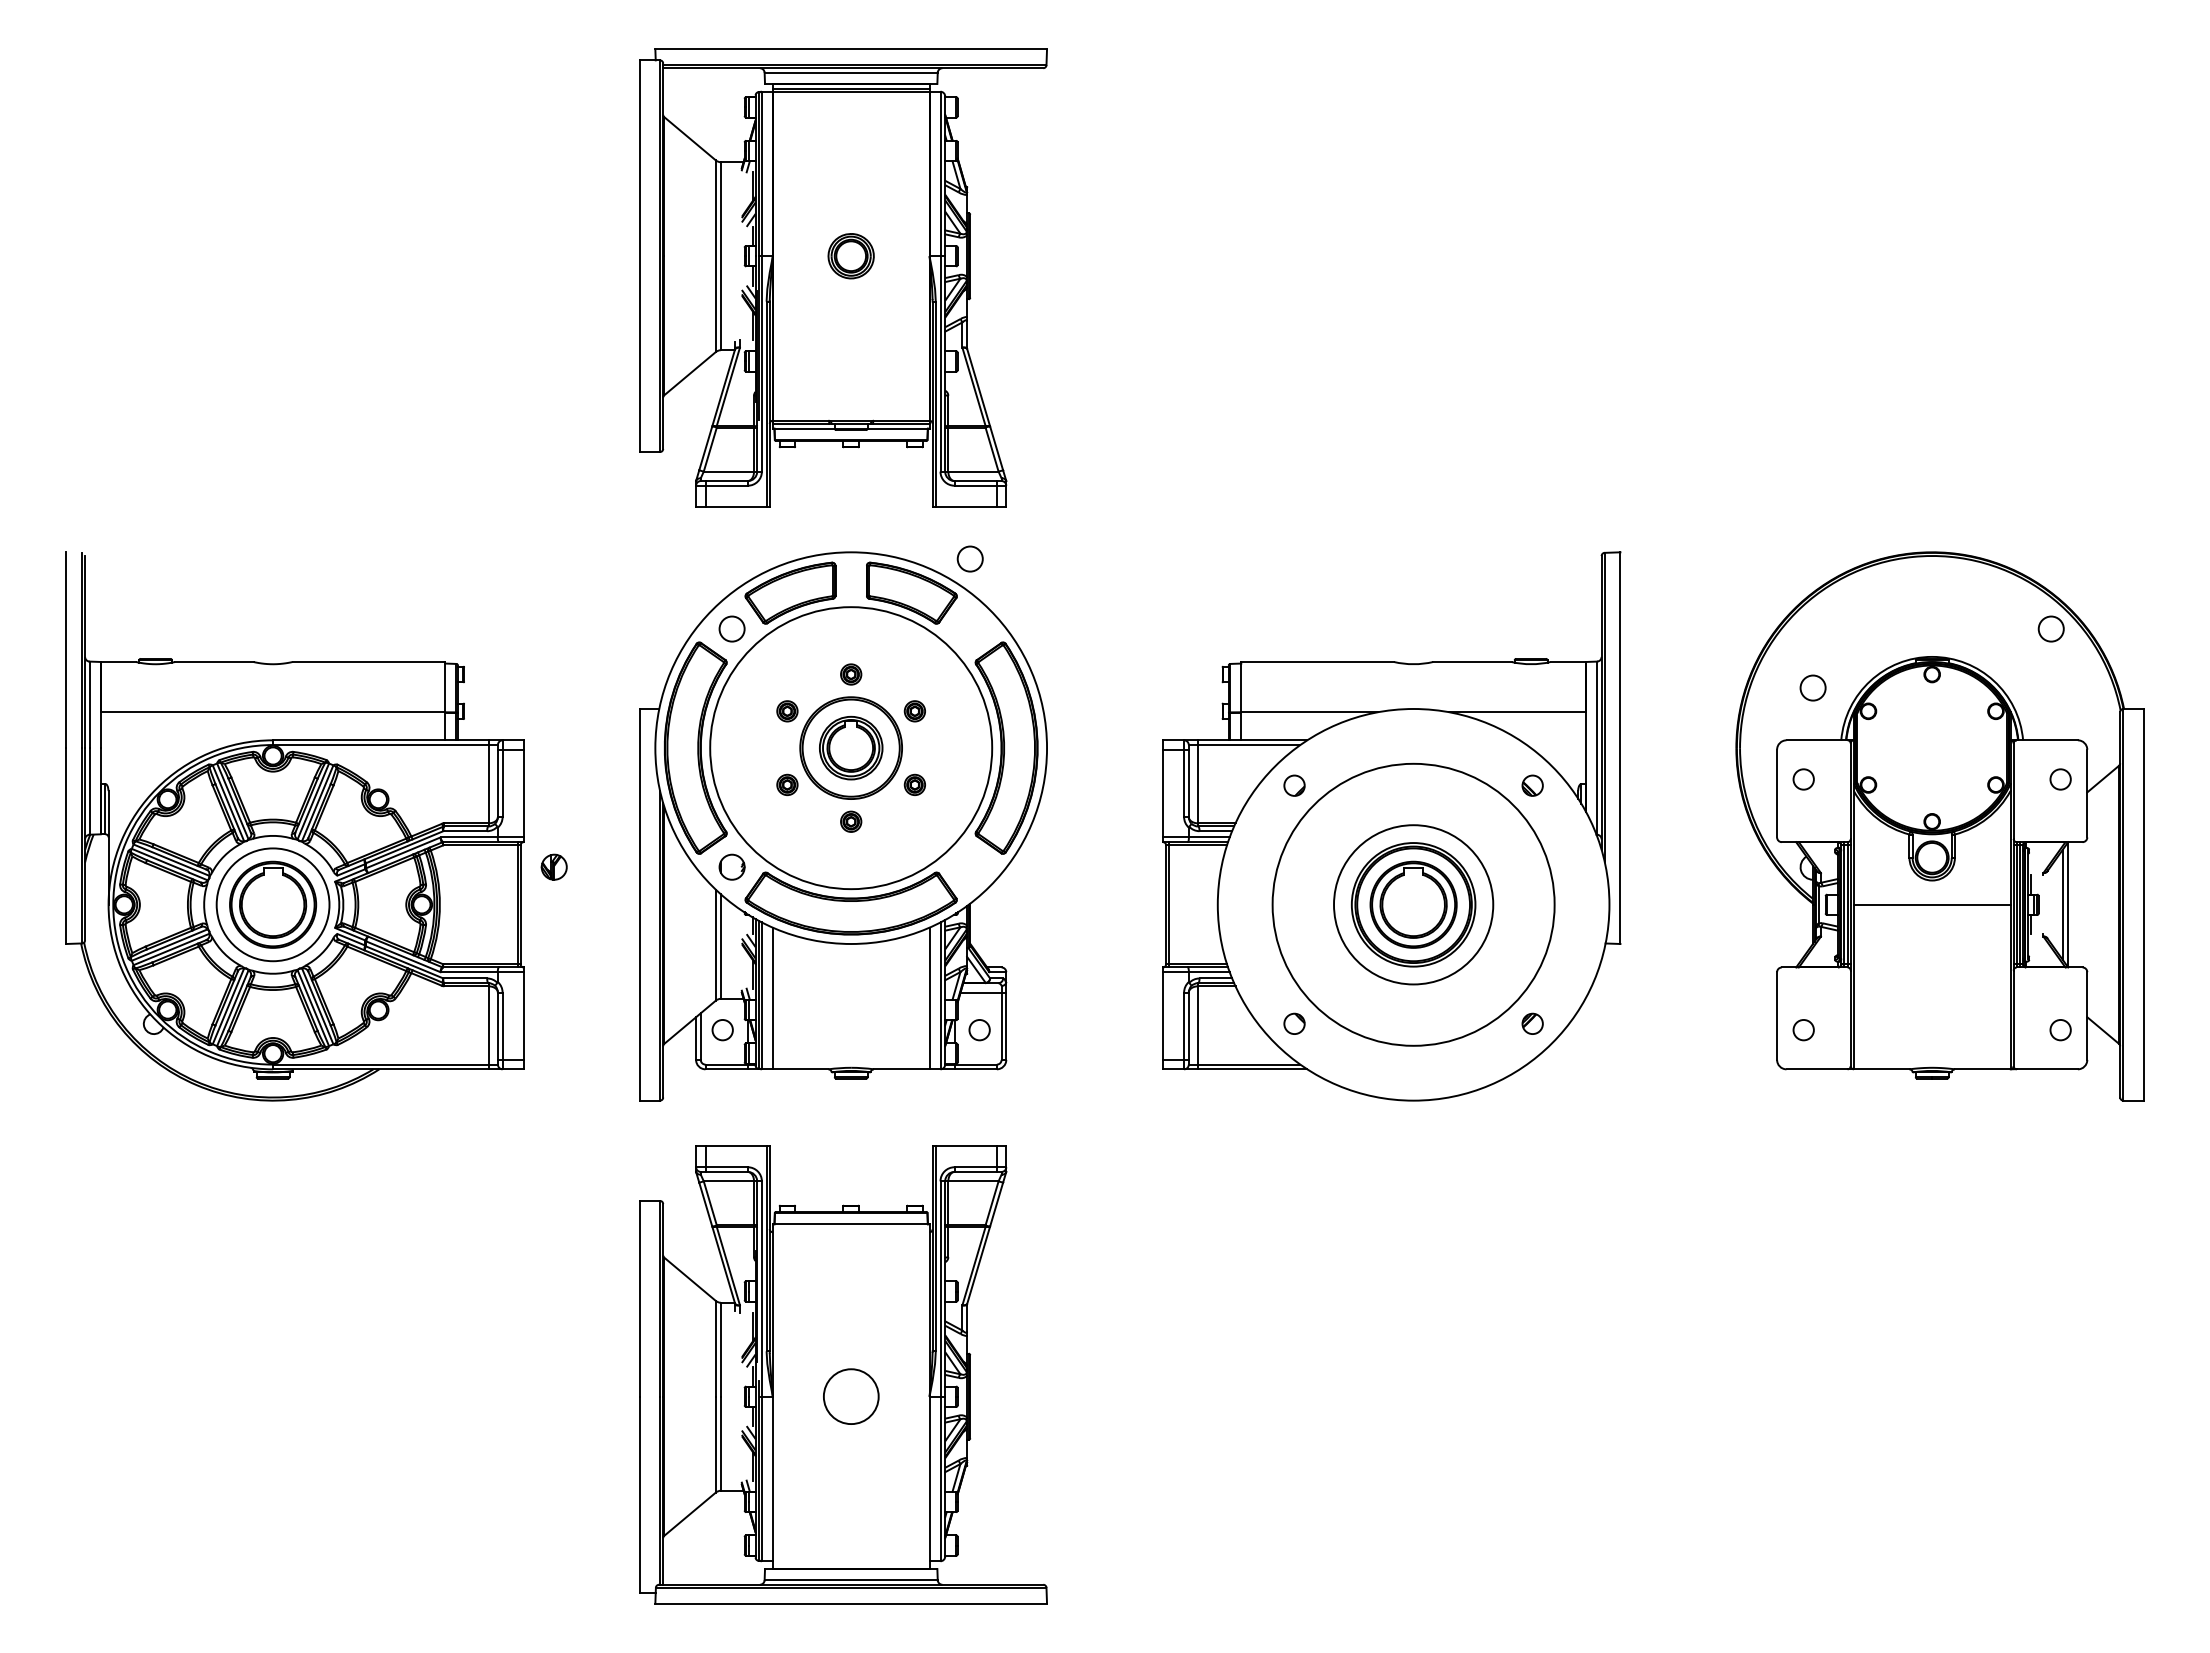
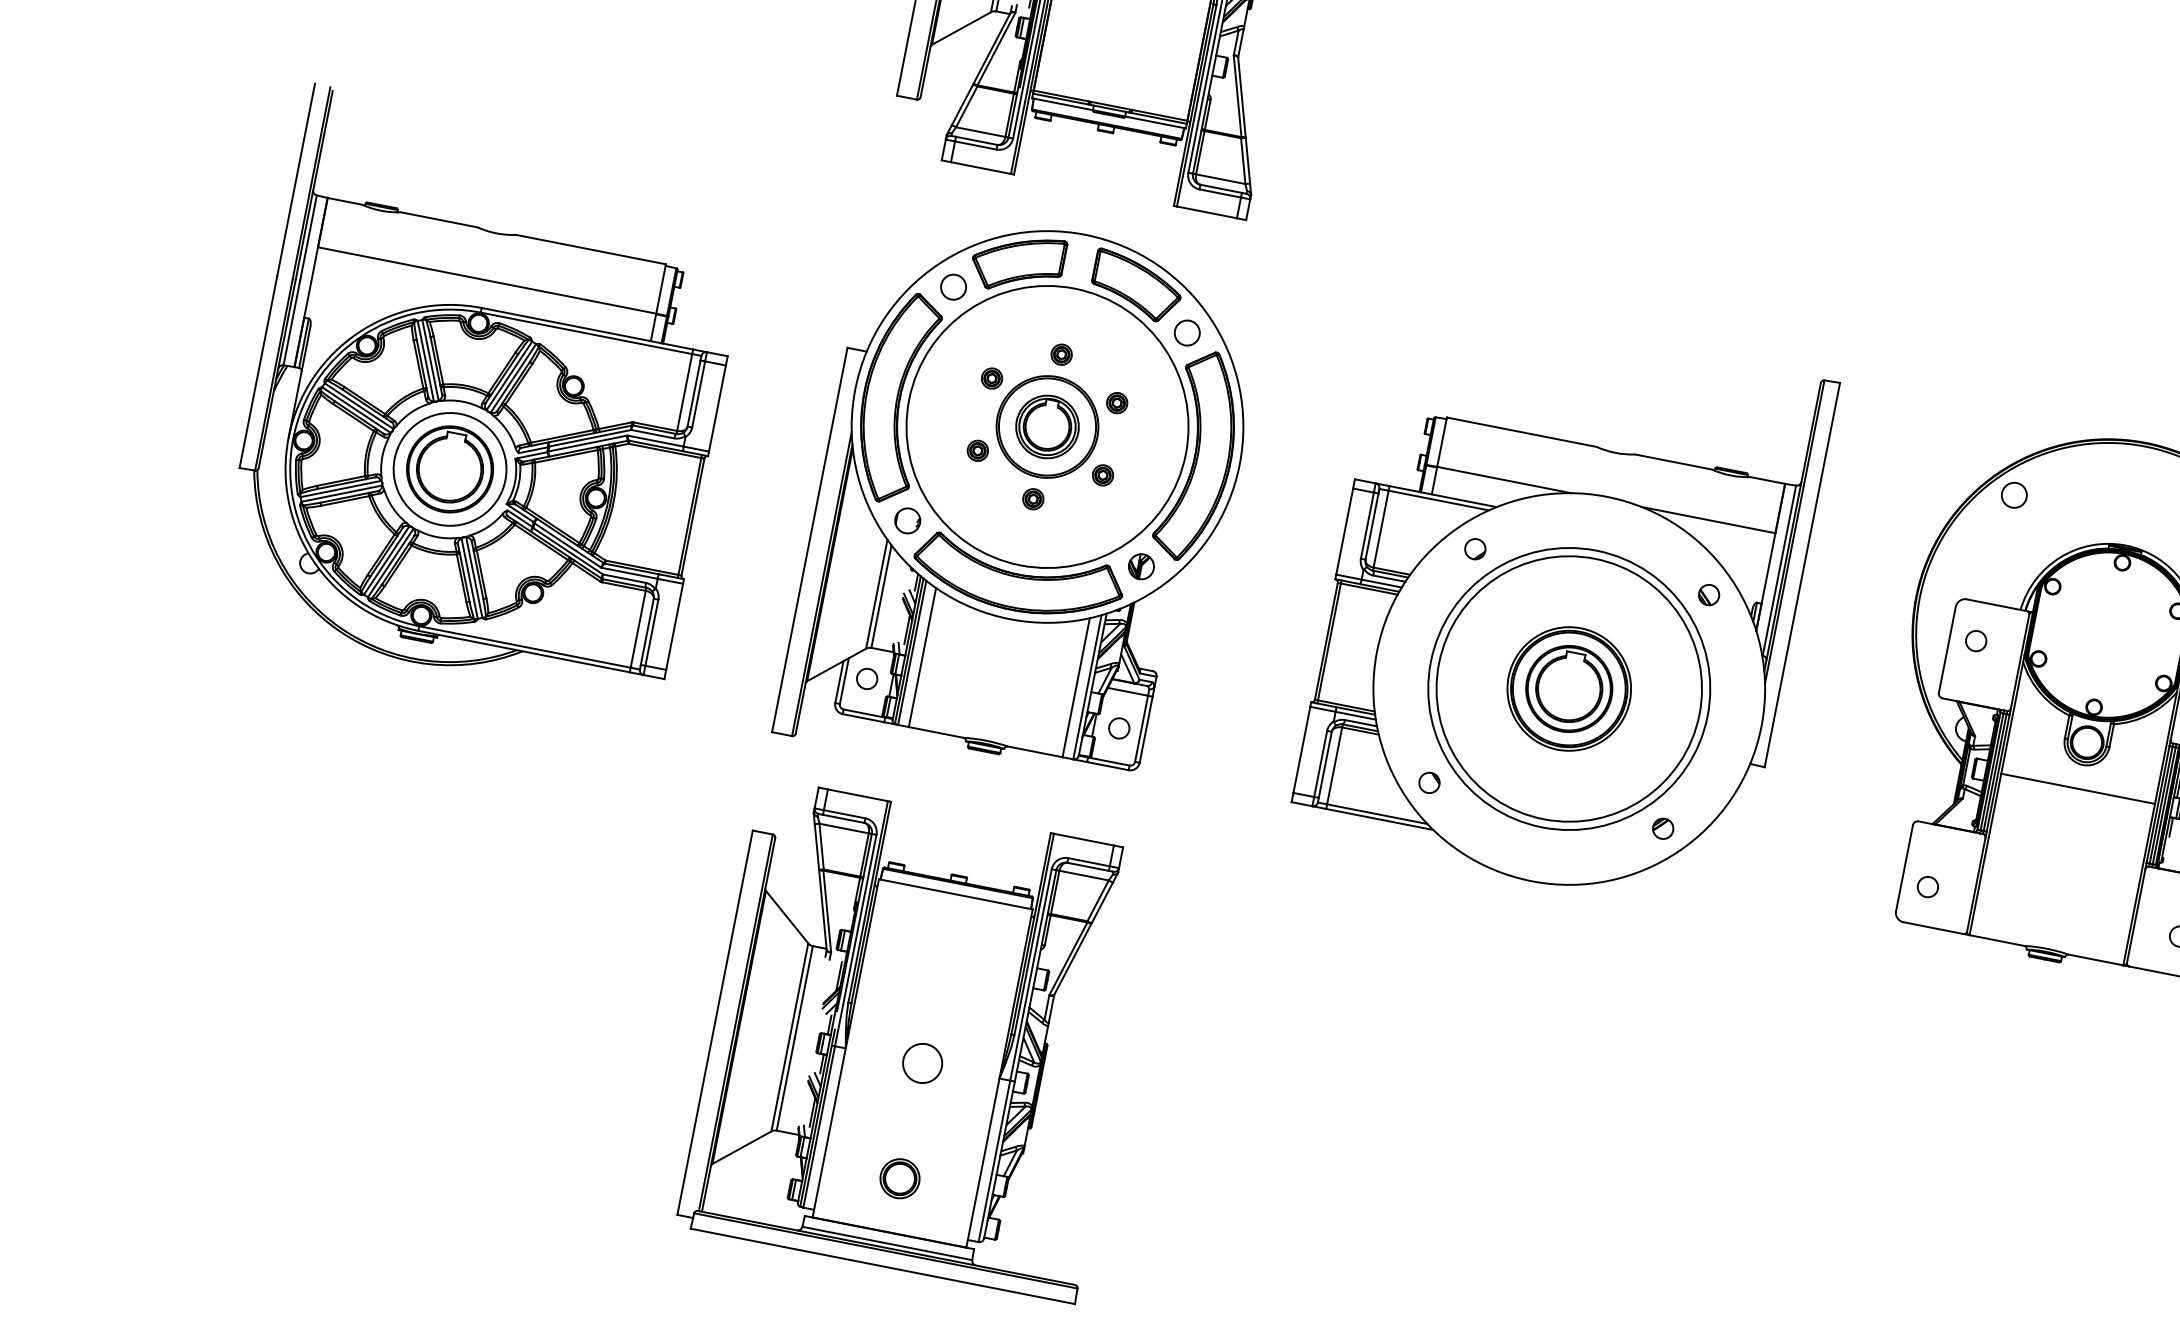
circle: (969, 558) -> (1186, 332), moved
circle: (1812, 687) -> (2013, 494), moved
part: (553, 866) -> (1140, 565), moved
circle: (1413, 904) -> (1569, 688), size x1.67
circle: (850, 1396) -> (922, 1063), size x0.71
part: (850, 1513) -> (899, 1177), added

